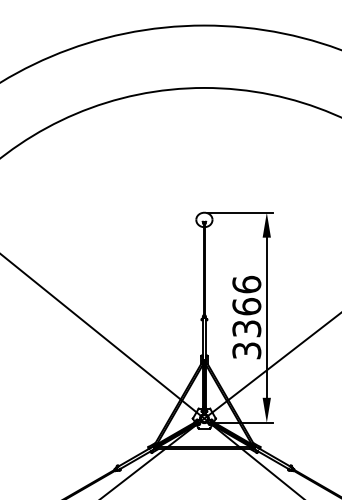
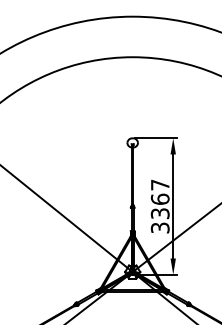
text: (245, 283) -> (159, 184), 3366 -> 3367

